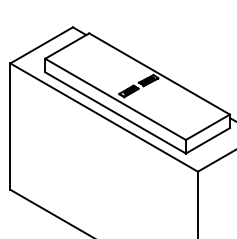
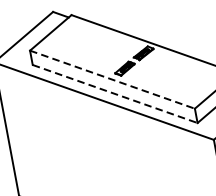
line: (116, 99) -> (113, 79), solid -> dashed
line: (116, 113) -> (116, 94), solid -> dashed

